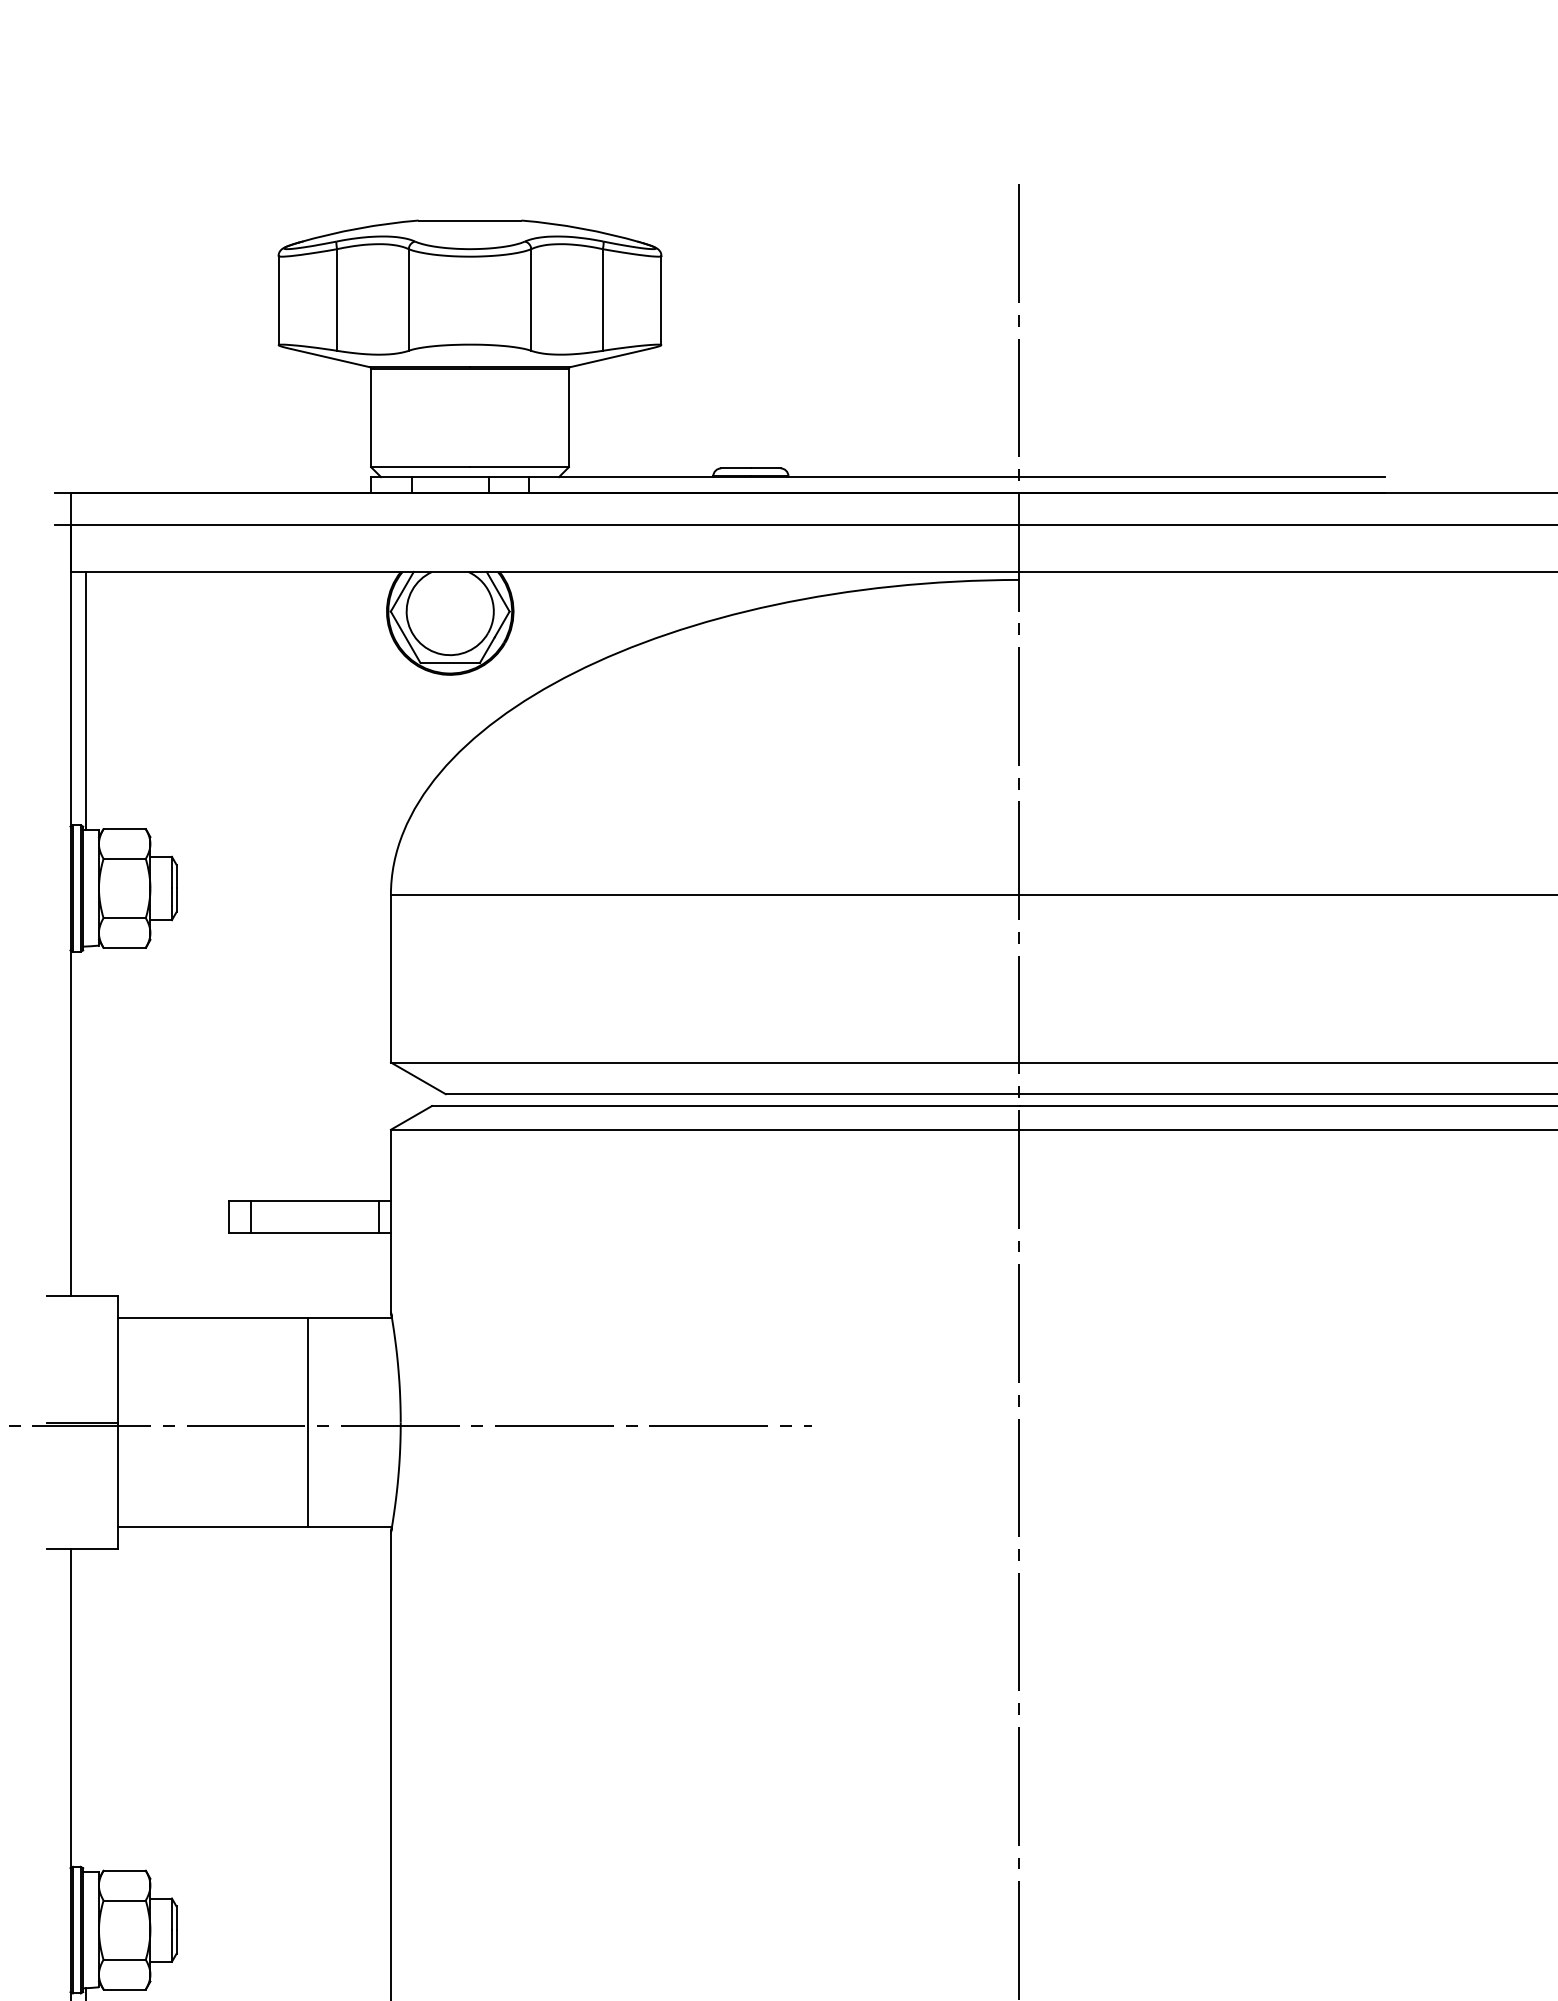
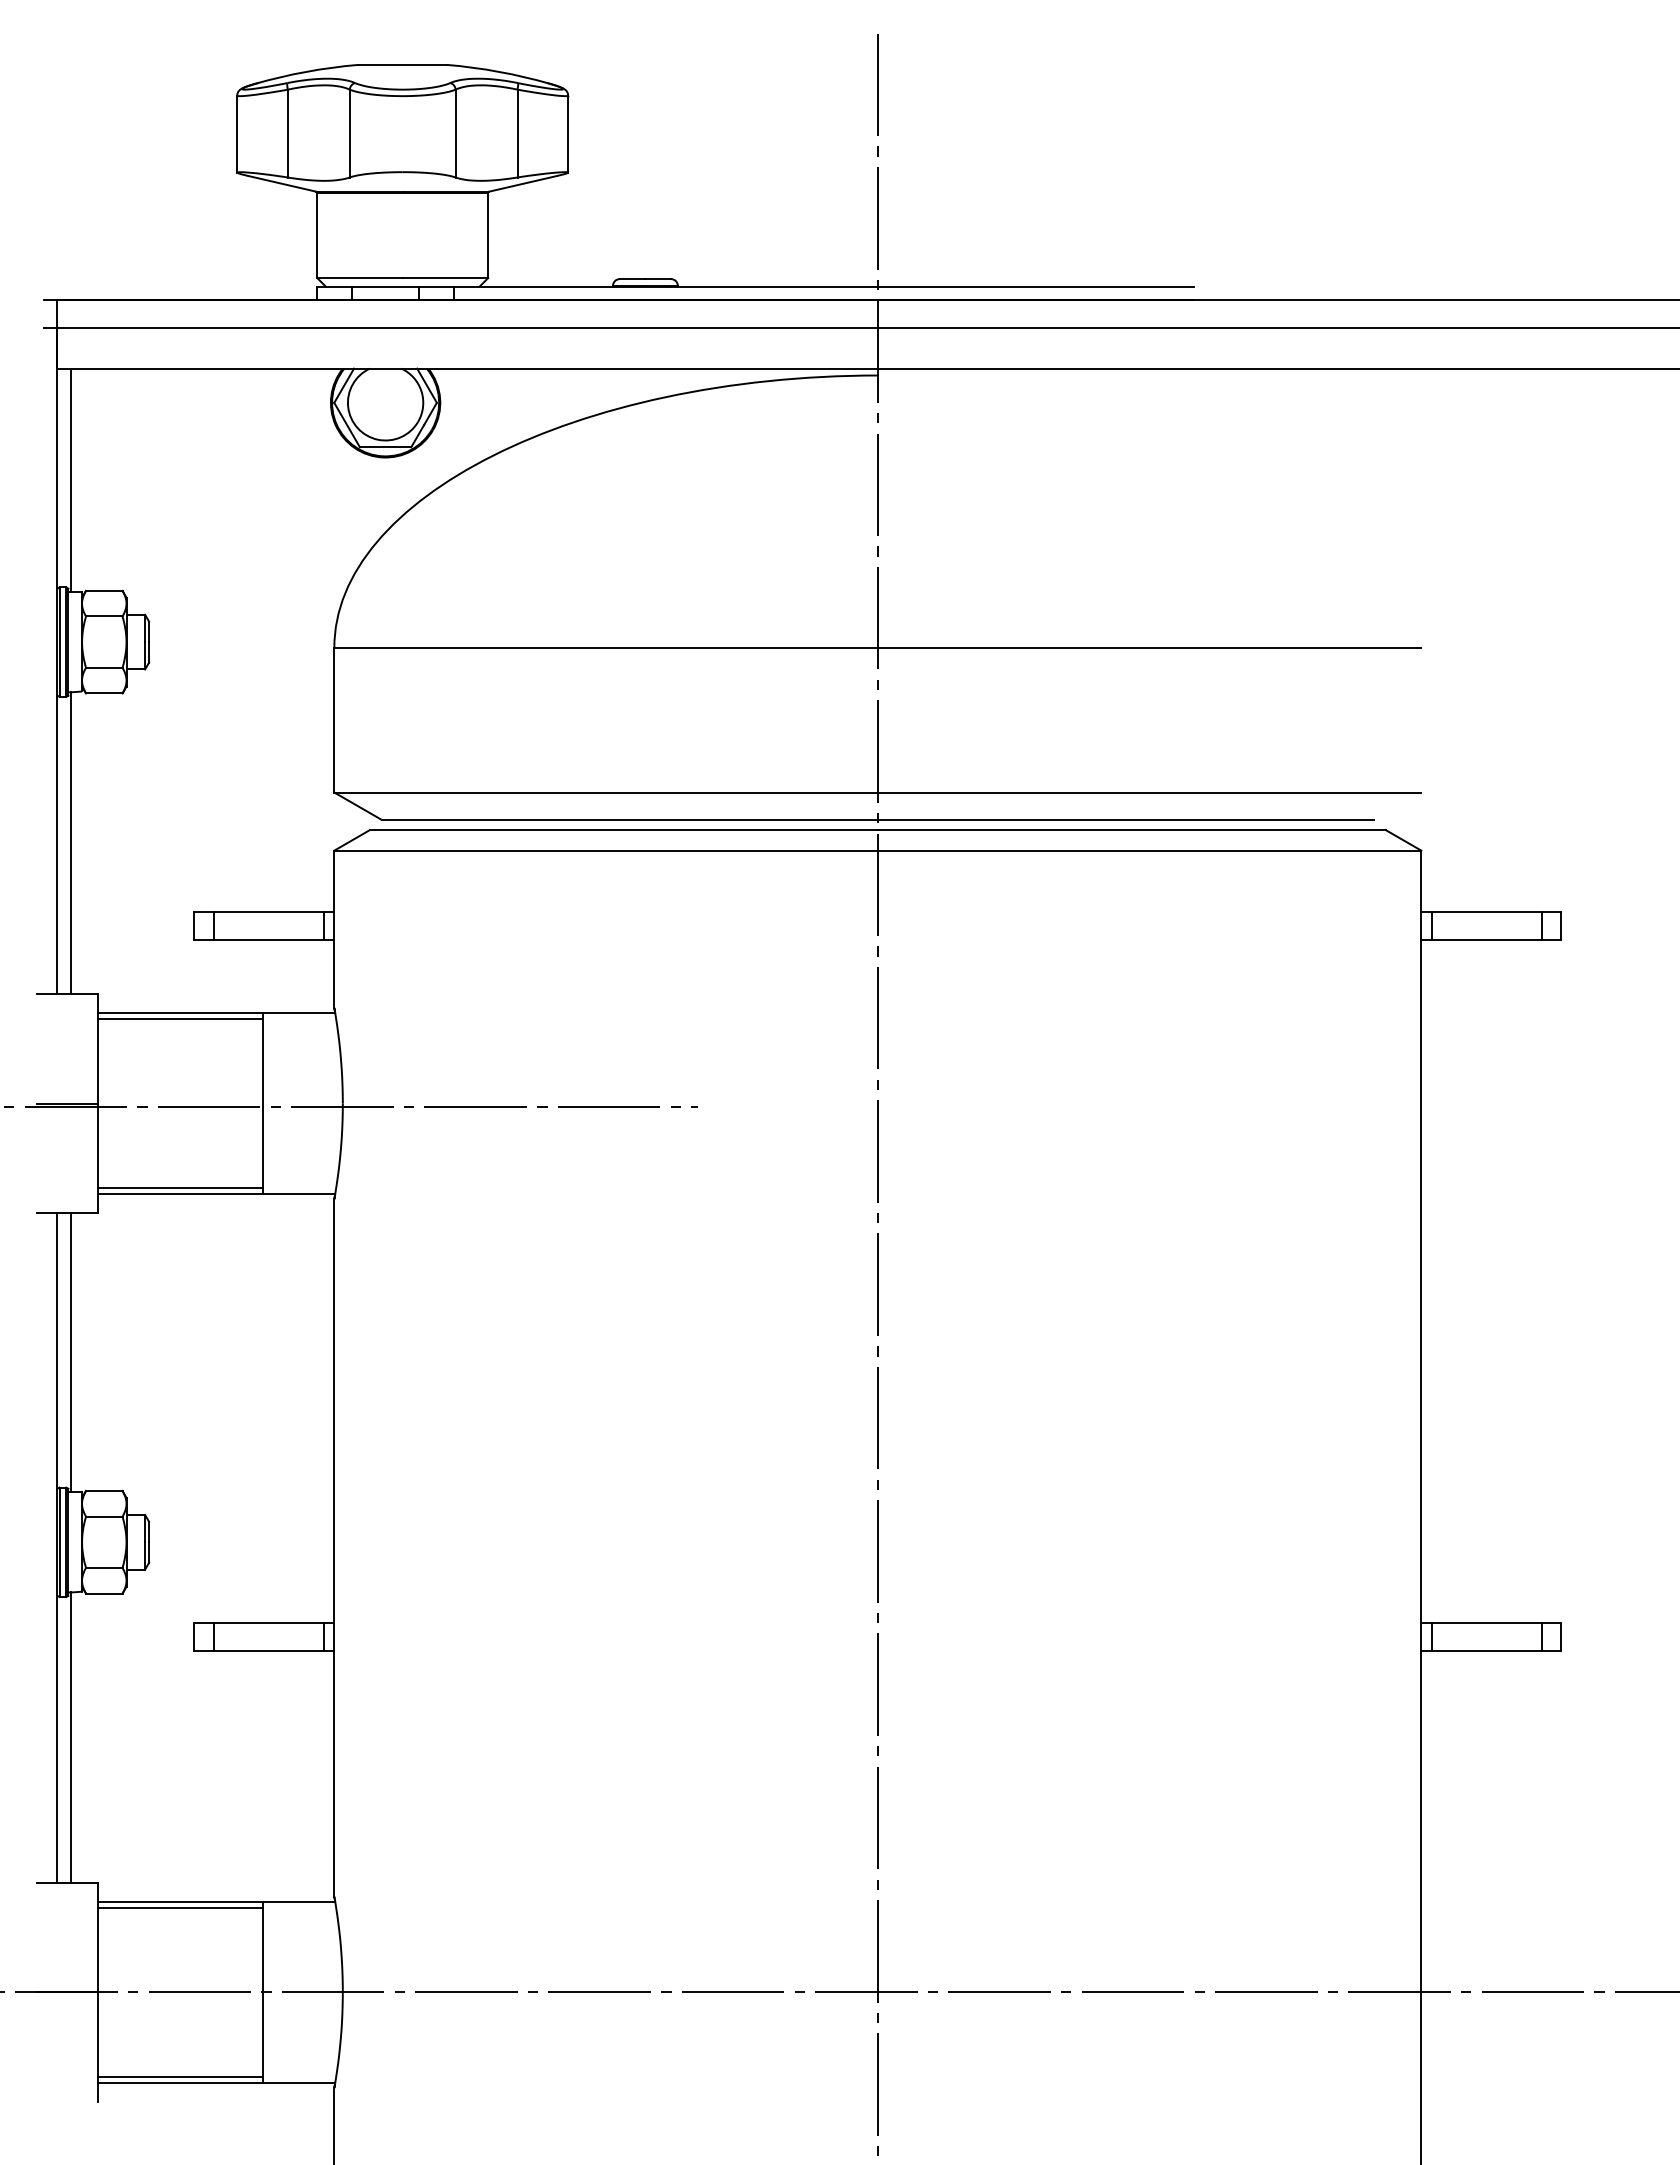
line: (86, 1121) -> (71, 843), added
line: (212, 1325) -> (180, 1019), added
line: (212, 1519) -> (180, 1187), added
line: (86, 1709) -> (71, 1351), added

